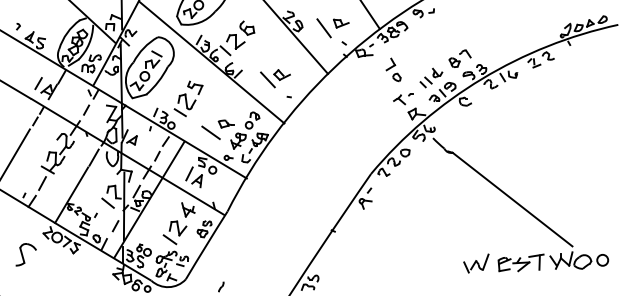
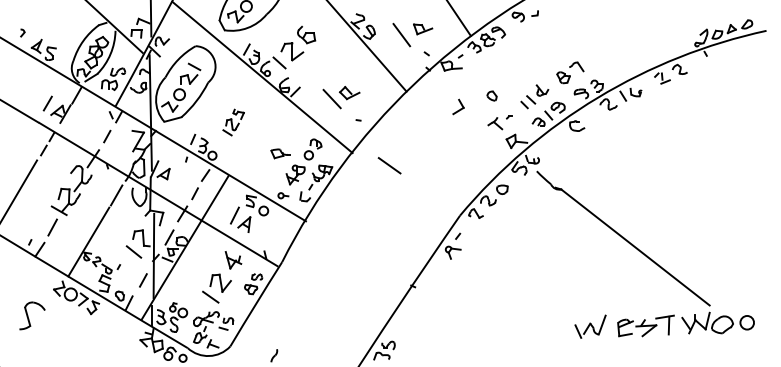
part: (390, 64) -> (458, 106), moved
part: (188, 98) -> (233, 122), size x0.6
line: (210, 132) -> (389, 165), moved

